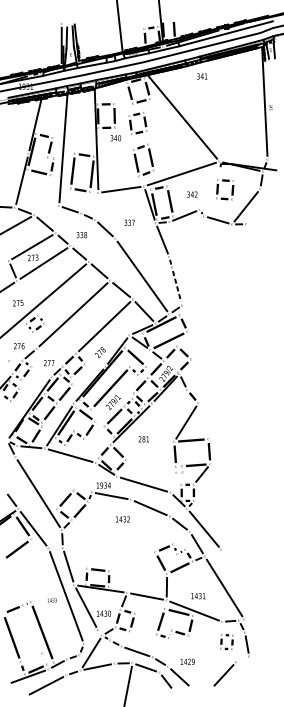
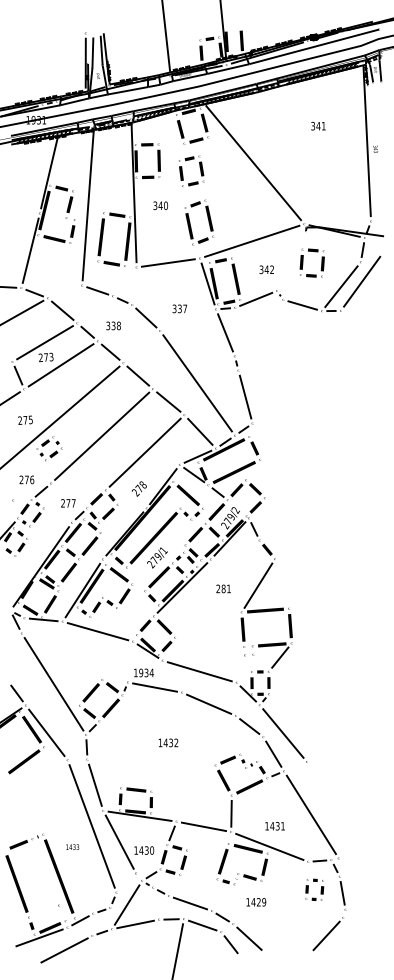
text: (202, 76) -> (318, 126), moved
text: (115, 138) -> (160, 205), moved
line: (261, 203) -> (362, 281), added
line: (177, 286) -> (245, 397), dashed -> solid
text: (143, 439) -> (223, 588), moved
text: (122, 519) -> (168, 742), moved
text: (52, 599) -> (72, 846), moved
text: (187, 662) -> (256, 902), moved
line: (224, 674) -> (327, 934), moved

